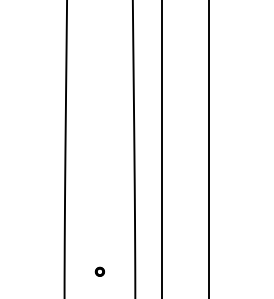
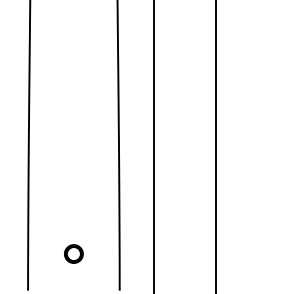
part: (99, 271) -> (73, 253), size x1.67

